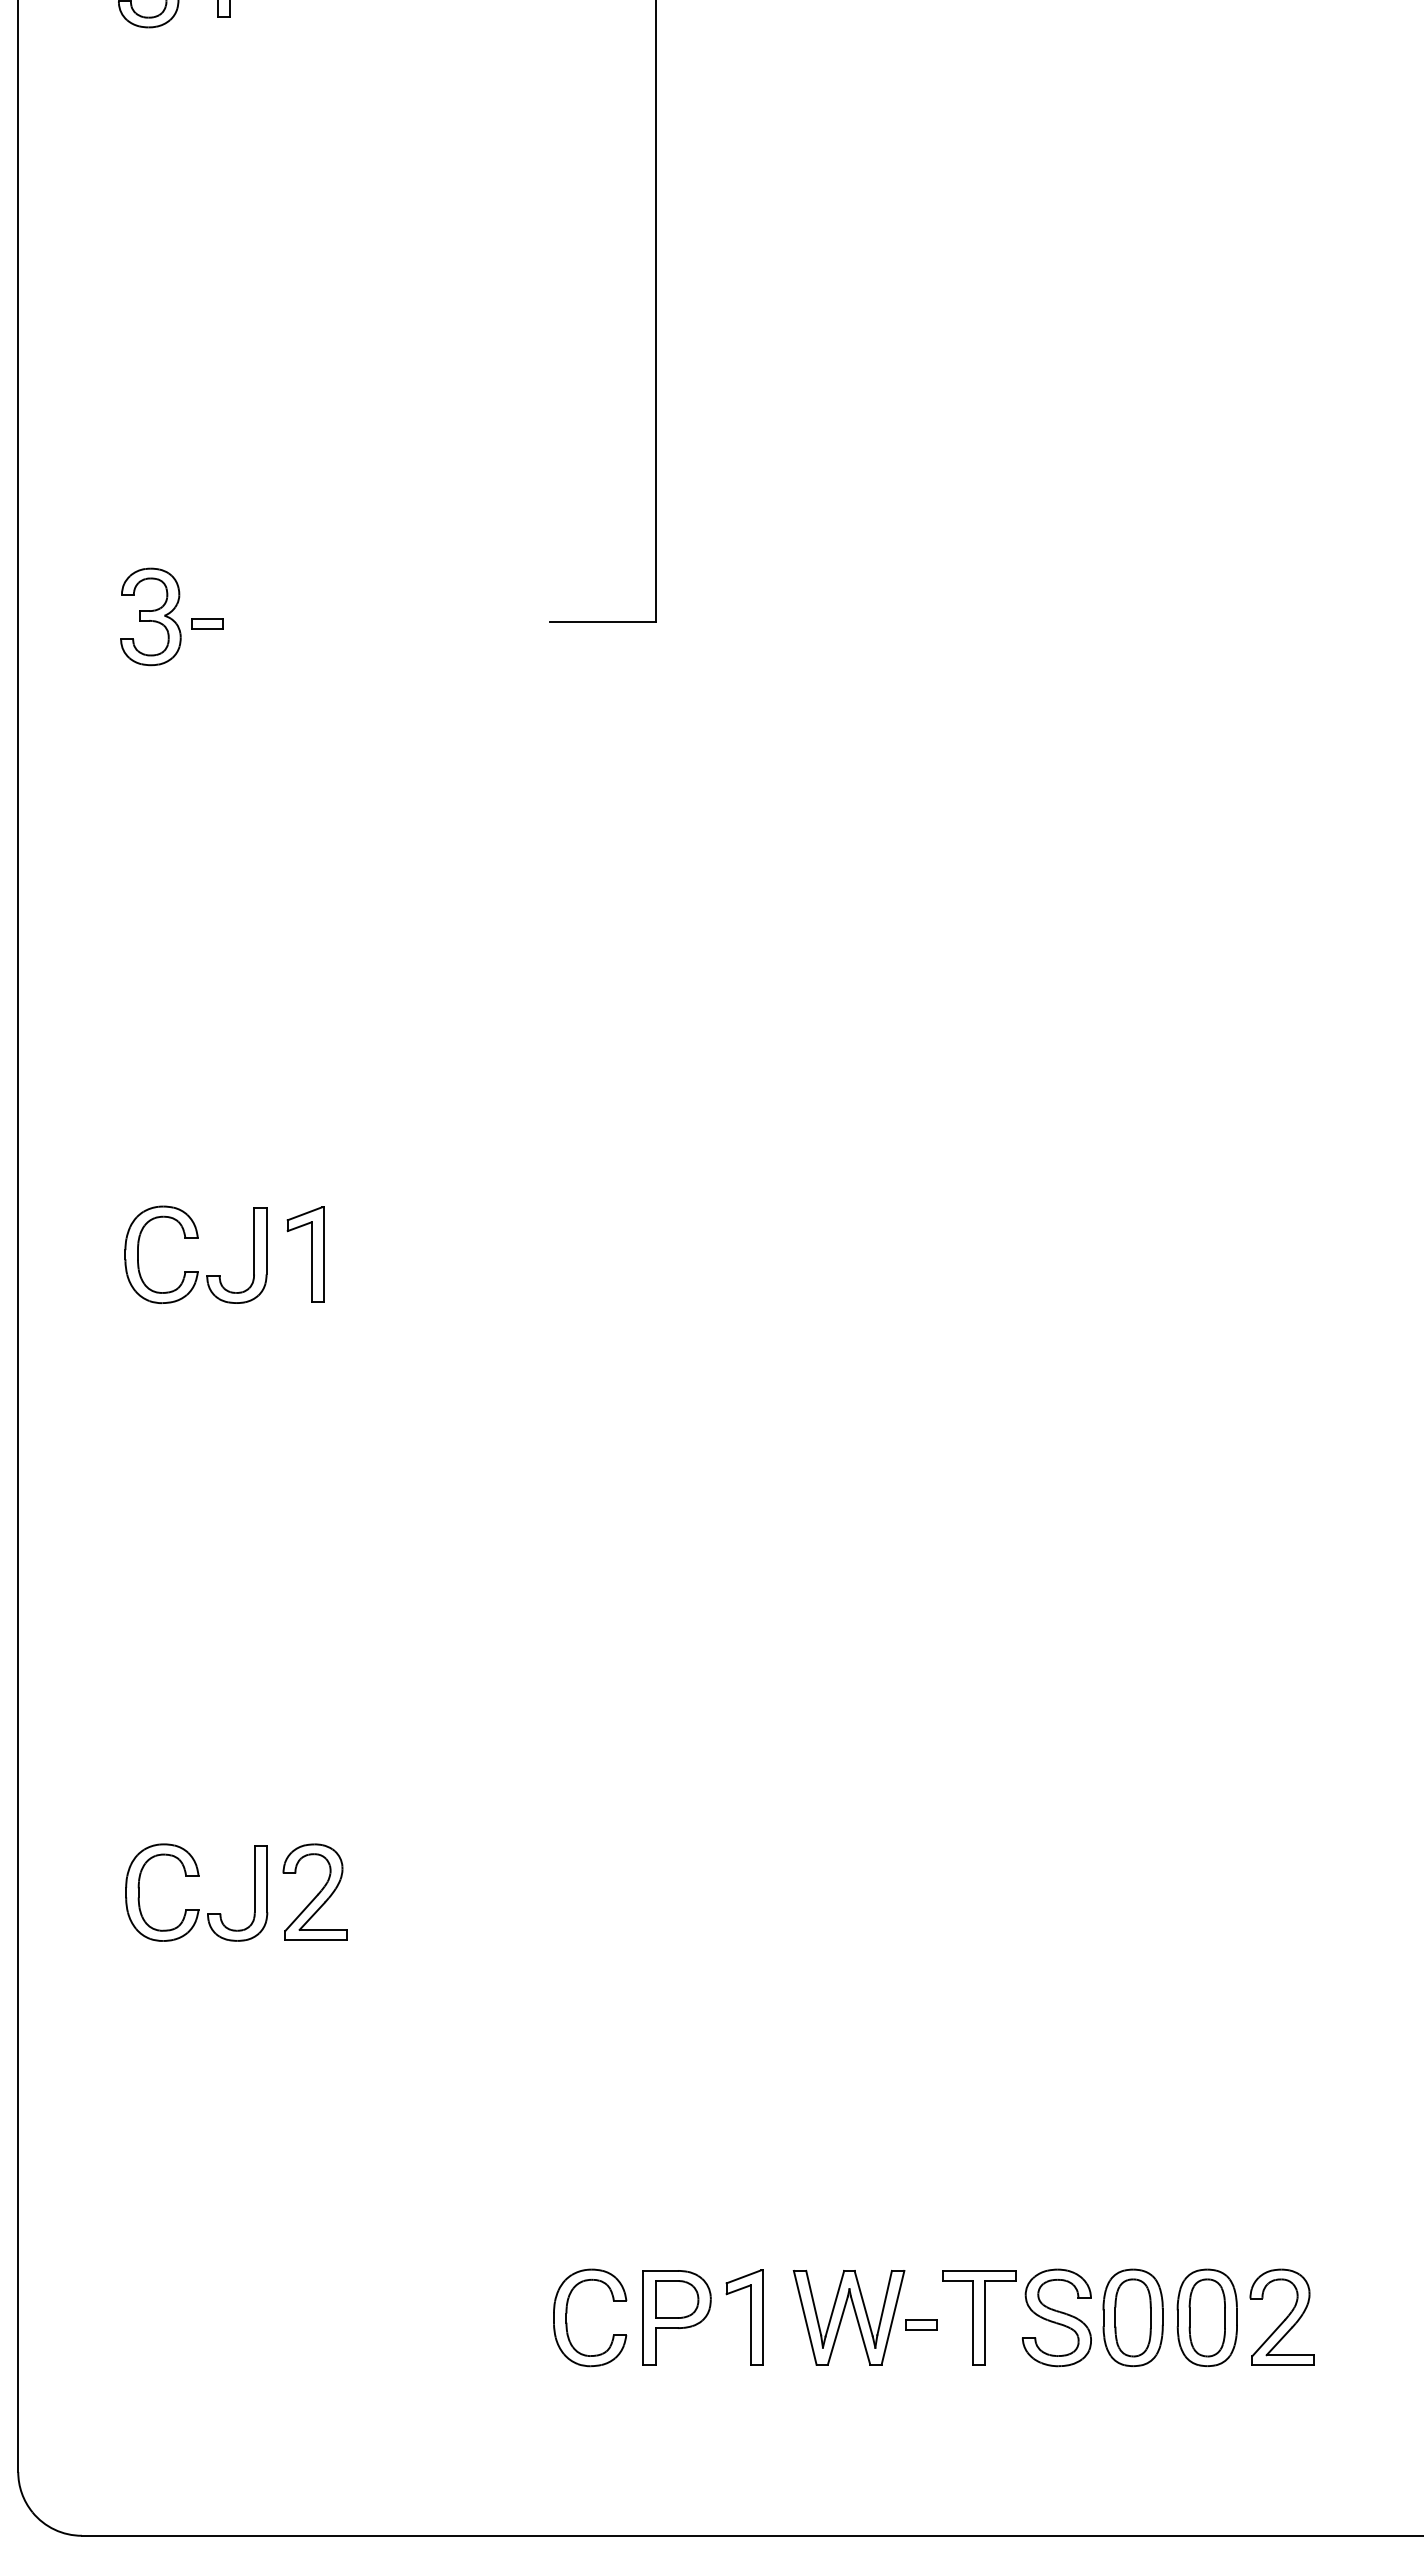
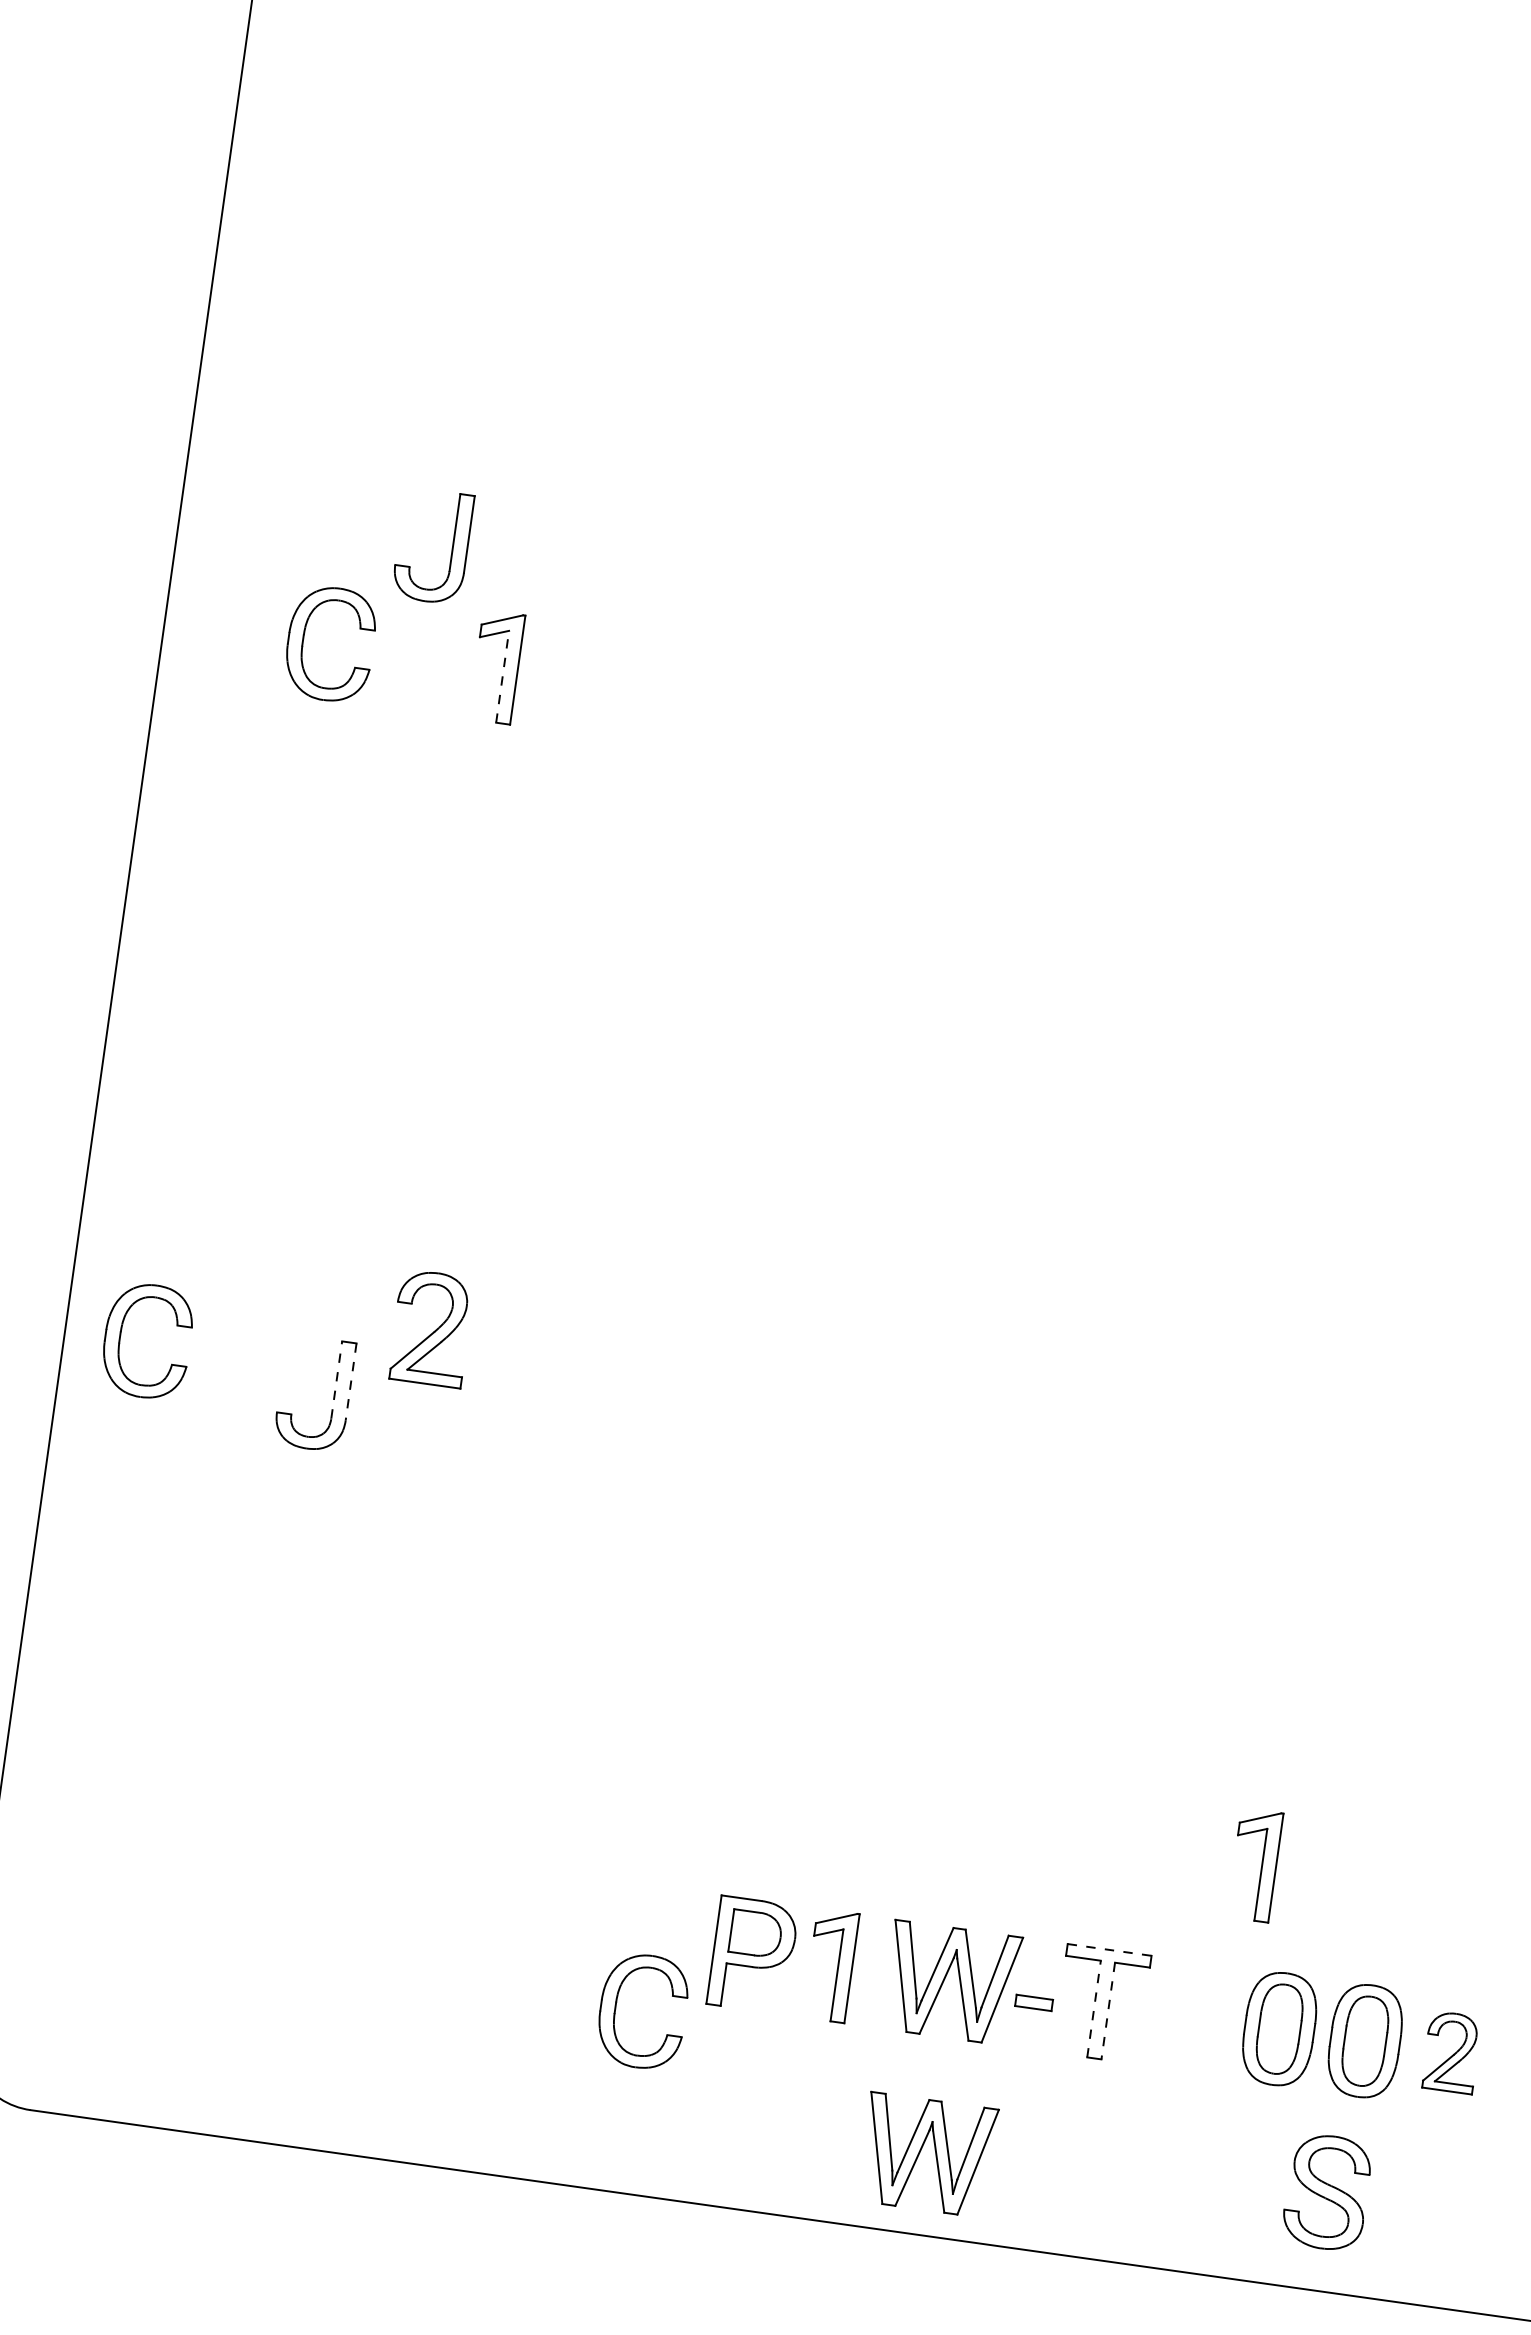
part: (253, 1255) -> (451, 548), moved
line: (311, 1262) -> (502, 677), solid -> dashed
line: (254, 1878) -> (336, 1379), solid -> dashed
line: (267, 1879) -> (351, 1382), solid -> dashed
part: (314, 1891) -> (430, 1327), moved
part: (139, 1892) -> (121, 1337), moved
part: (1092, 2181) -> (1254, 1865), added
line: (979, 2270) -> (1109, 1949), solid -> dashed
part: (567, 2313) -> (617, 2002), moved
part: (1281, 2316) -> (1451, 2051), size x0.7
part: (1056, 2317) -> (1326, 2191), moved
line: (973, 2322) -> (1094, 2008), solid -> dashed
line: (985, 2322) -> (1108, 2010), solid -> dashed
part: (848, 2466) -> (926, 2154), added

